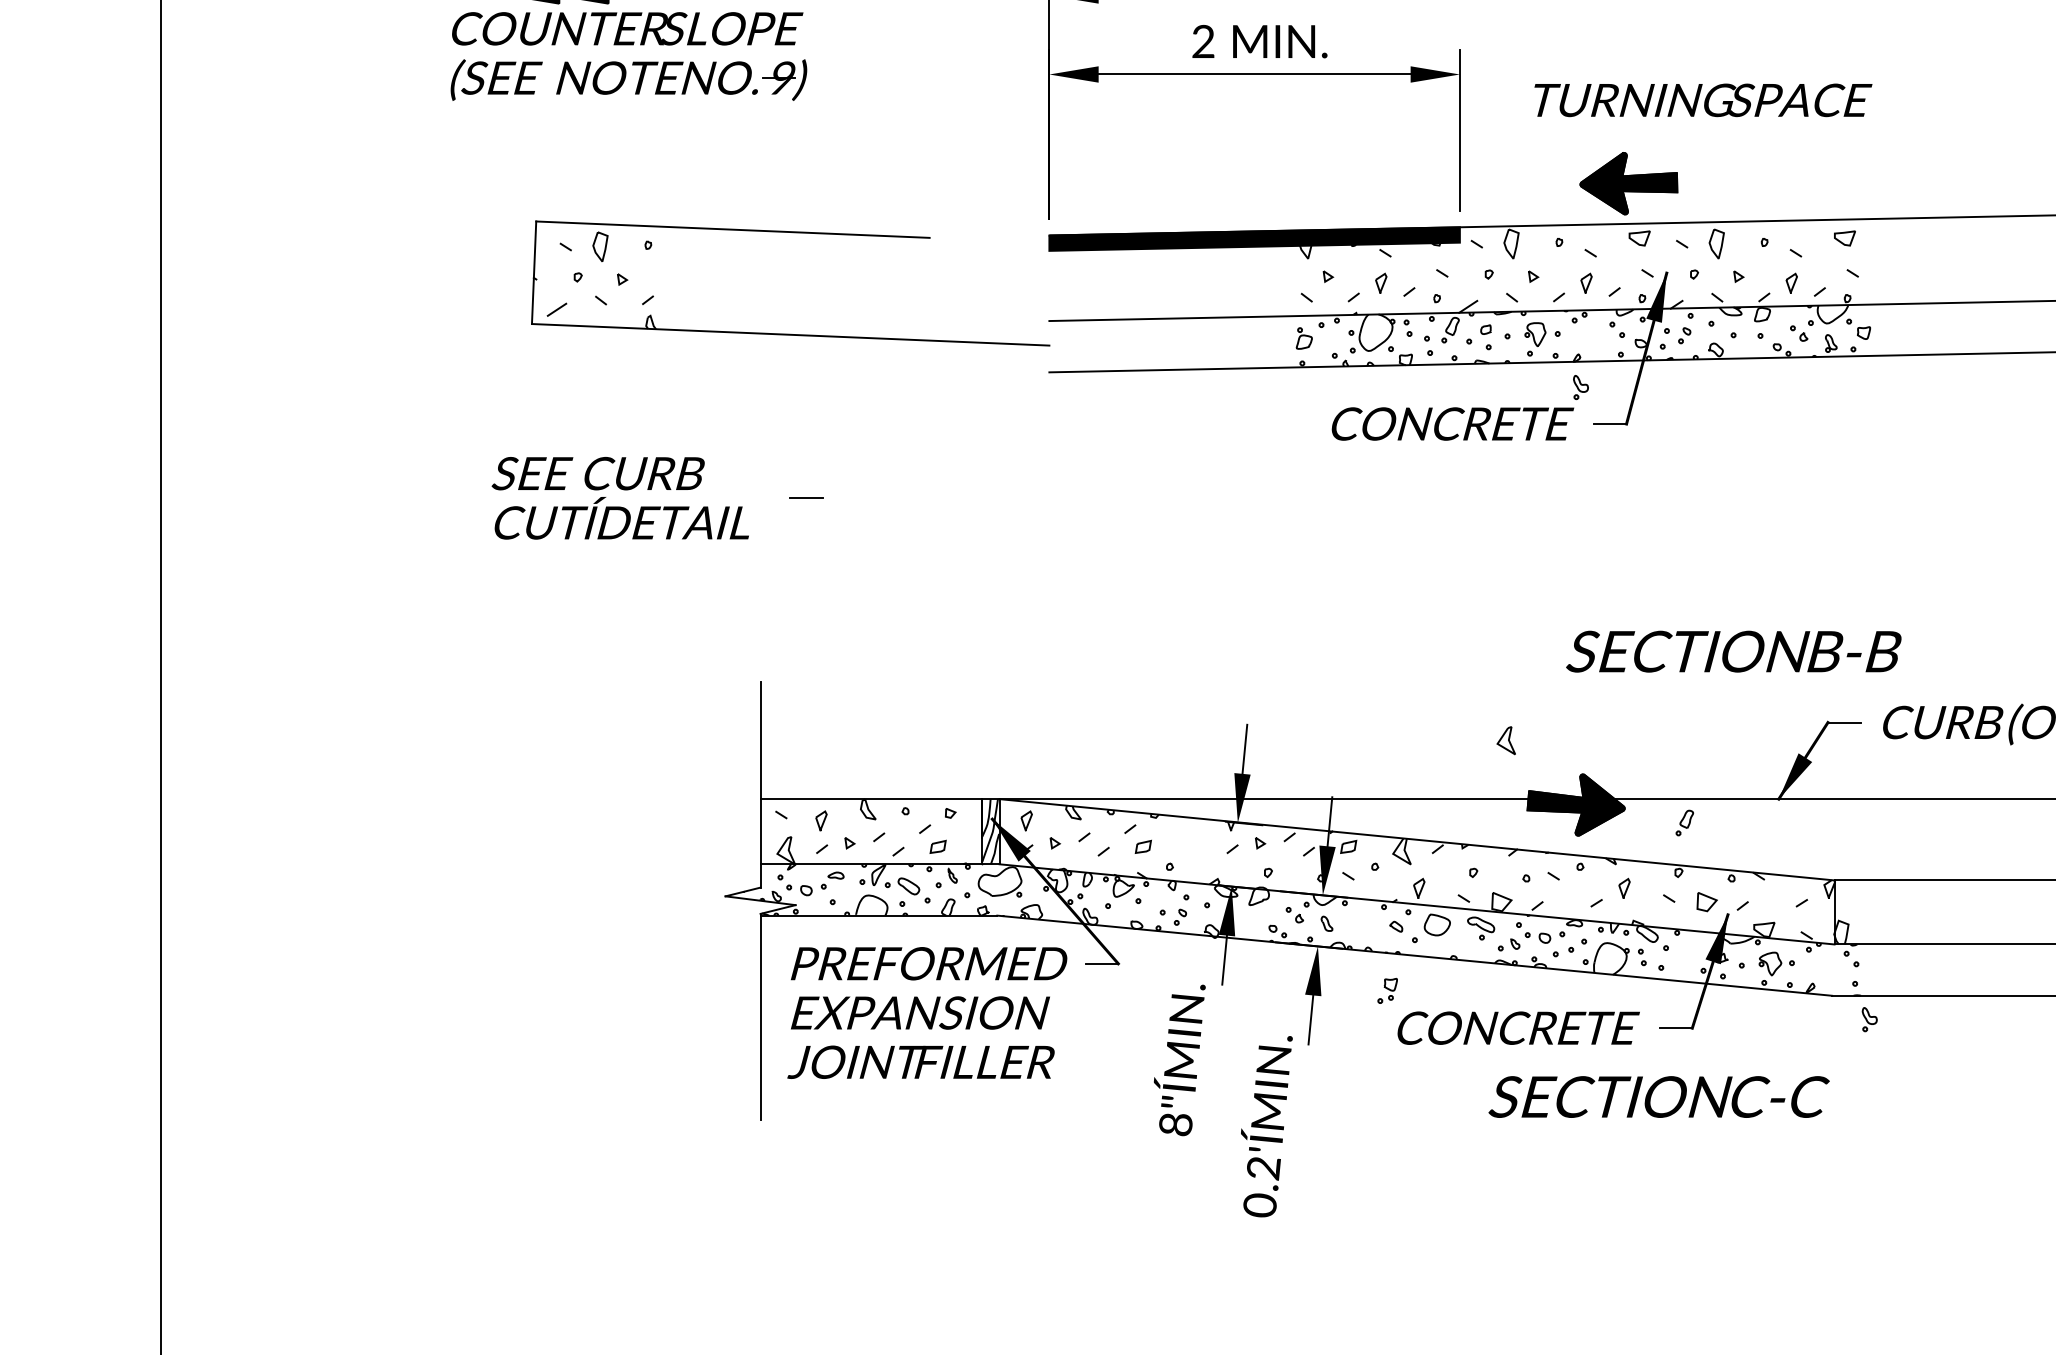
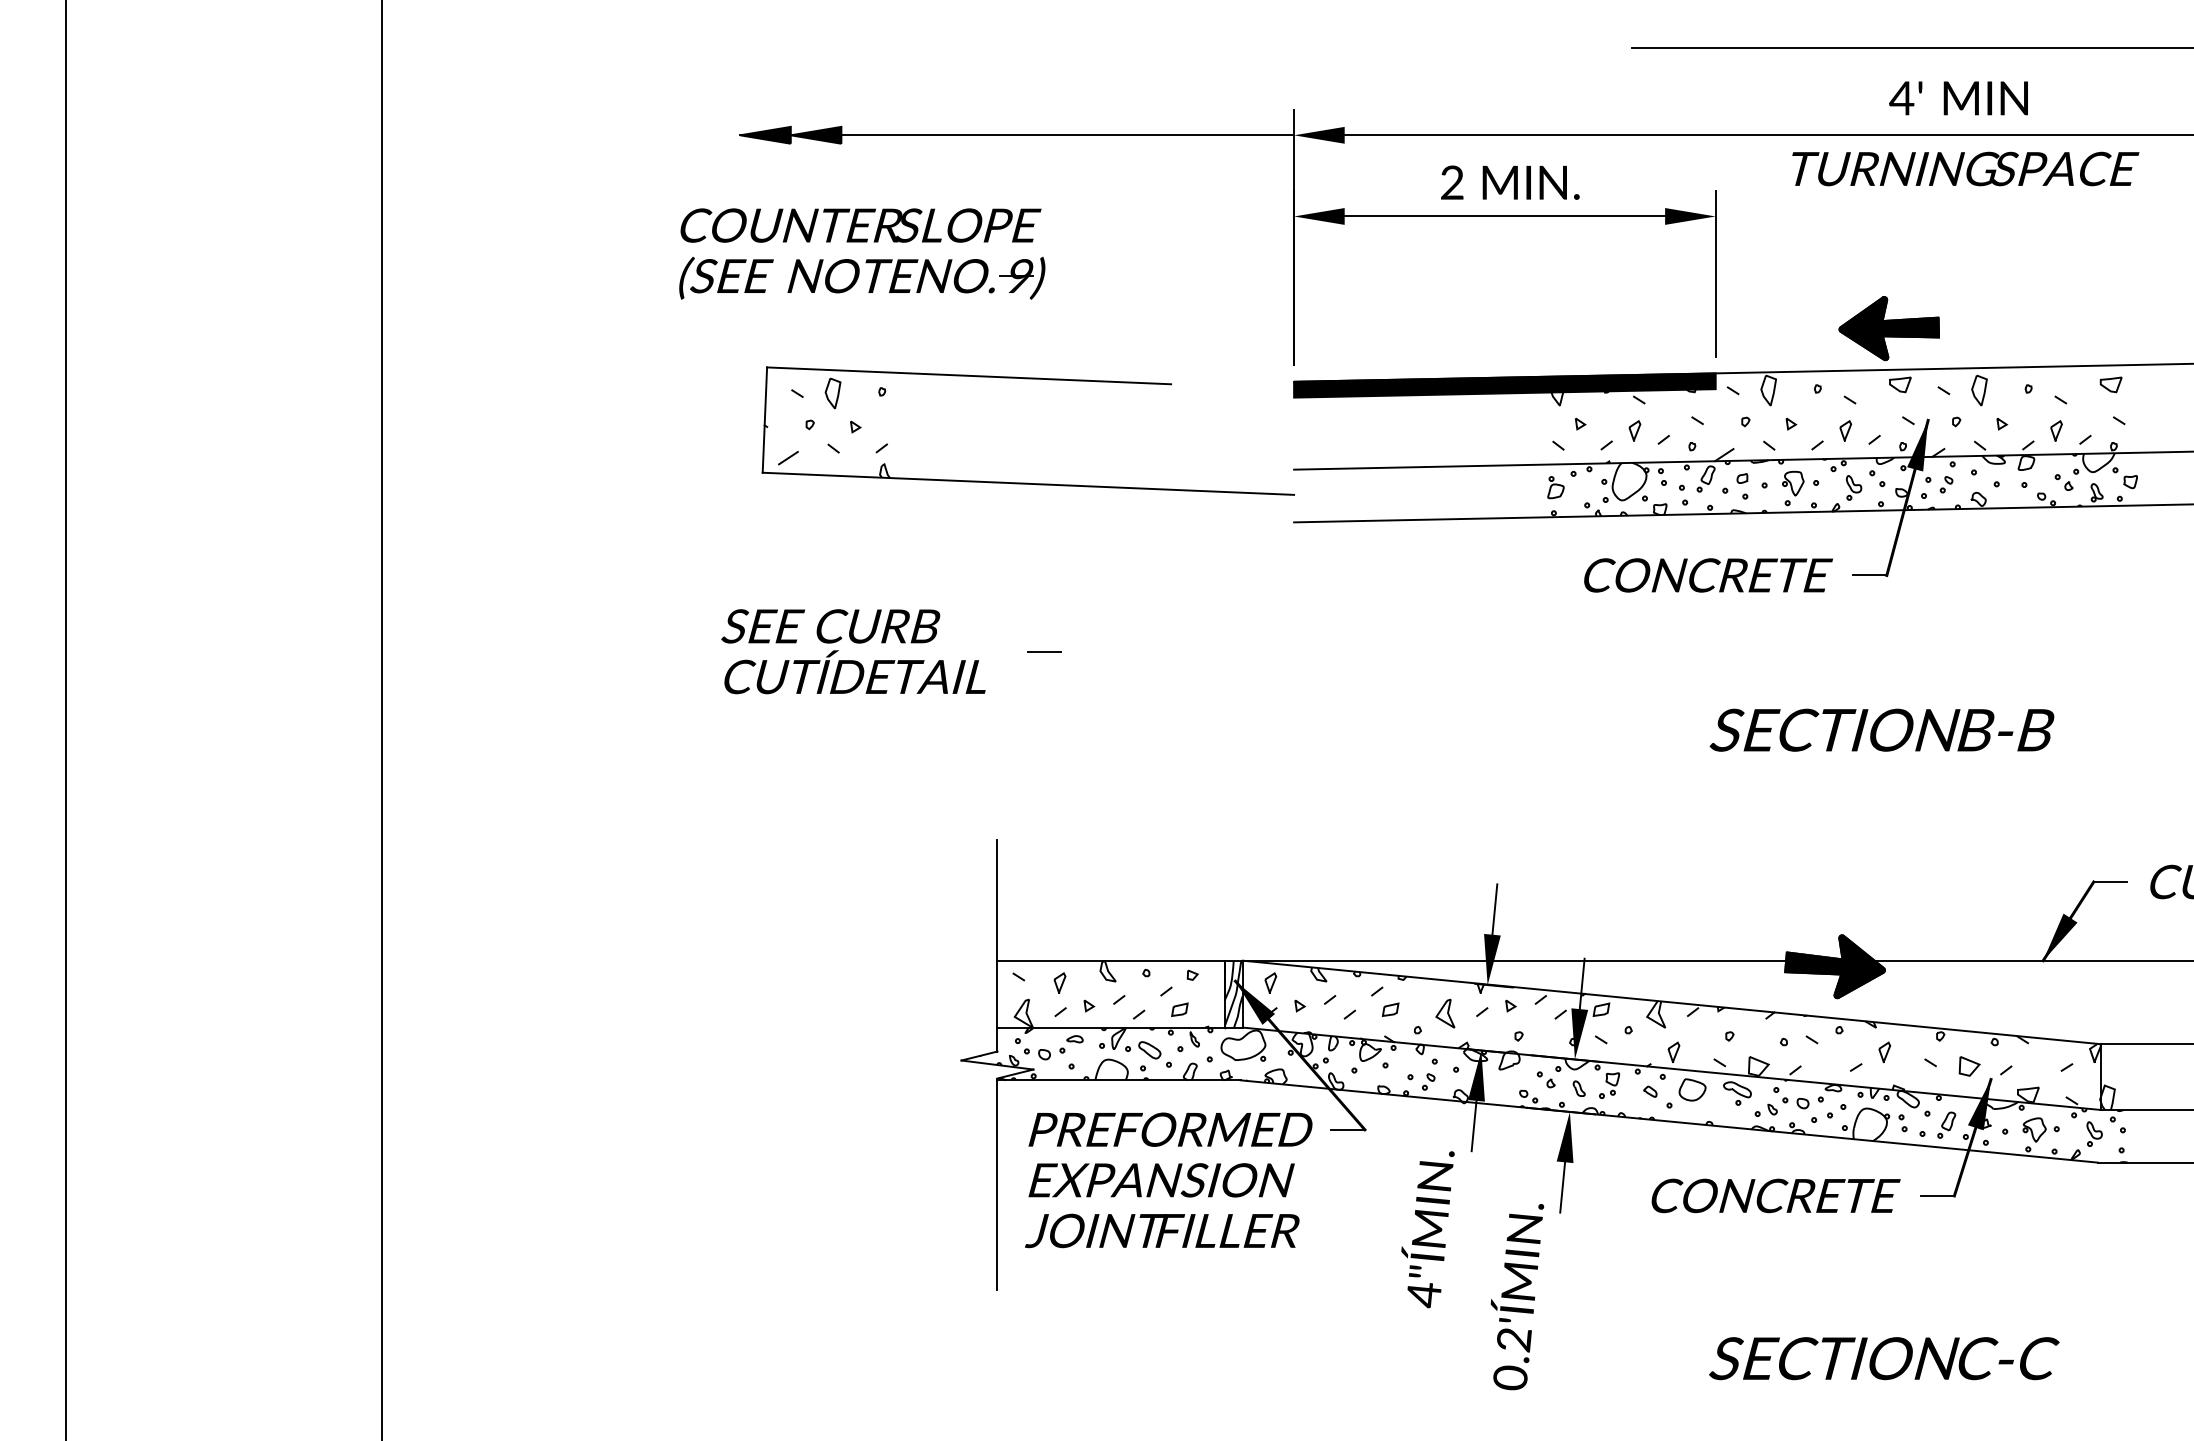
part: (633, 61) -> (866, 259), moved
text: (1703, 99) -> (1965, 168), moved
part: (1580, 387) -> (1853, 487), moved
text: (1733, 650) -> (1881, 729), moved
part: (1506, 740) -> (1445, 1013), moved
part: (1684, 822) -> (1946, 1124), moved
part: (1387, 990) -> (1609, 1085), moved
part: (1869, 1019) -> (2094, 1133), moved
text: (1659, 1096) -> (1884, 1358), moved
text: (1175, 1125) -> (1423, 1295), 8"ÍMIN. -> 4"ÍMIN.

